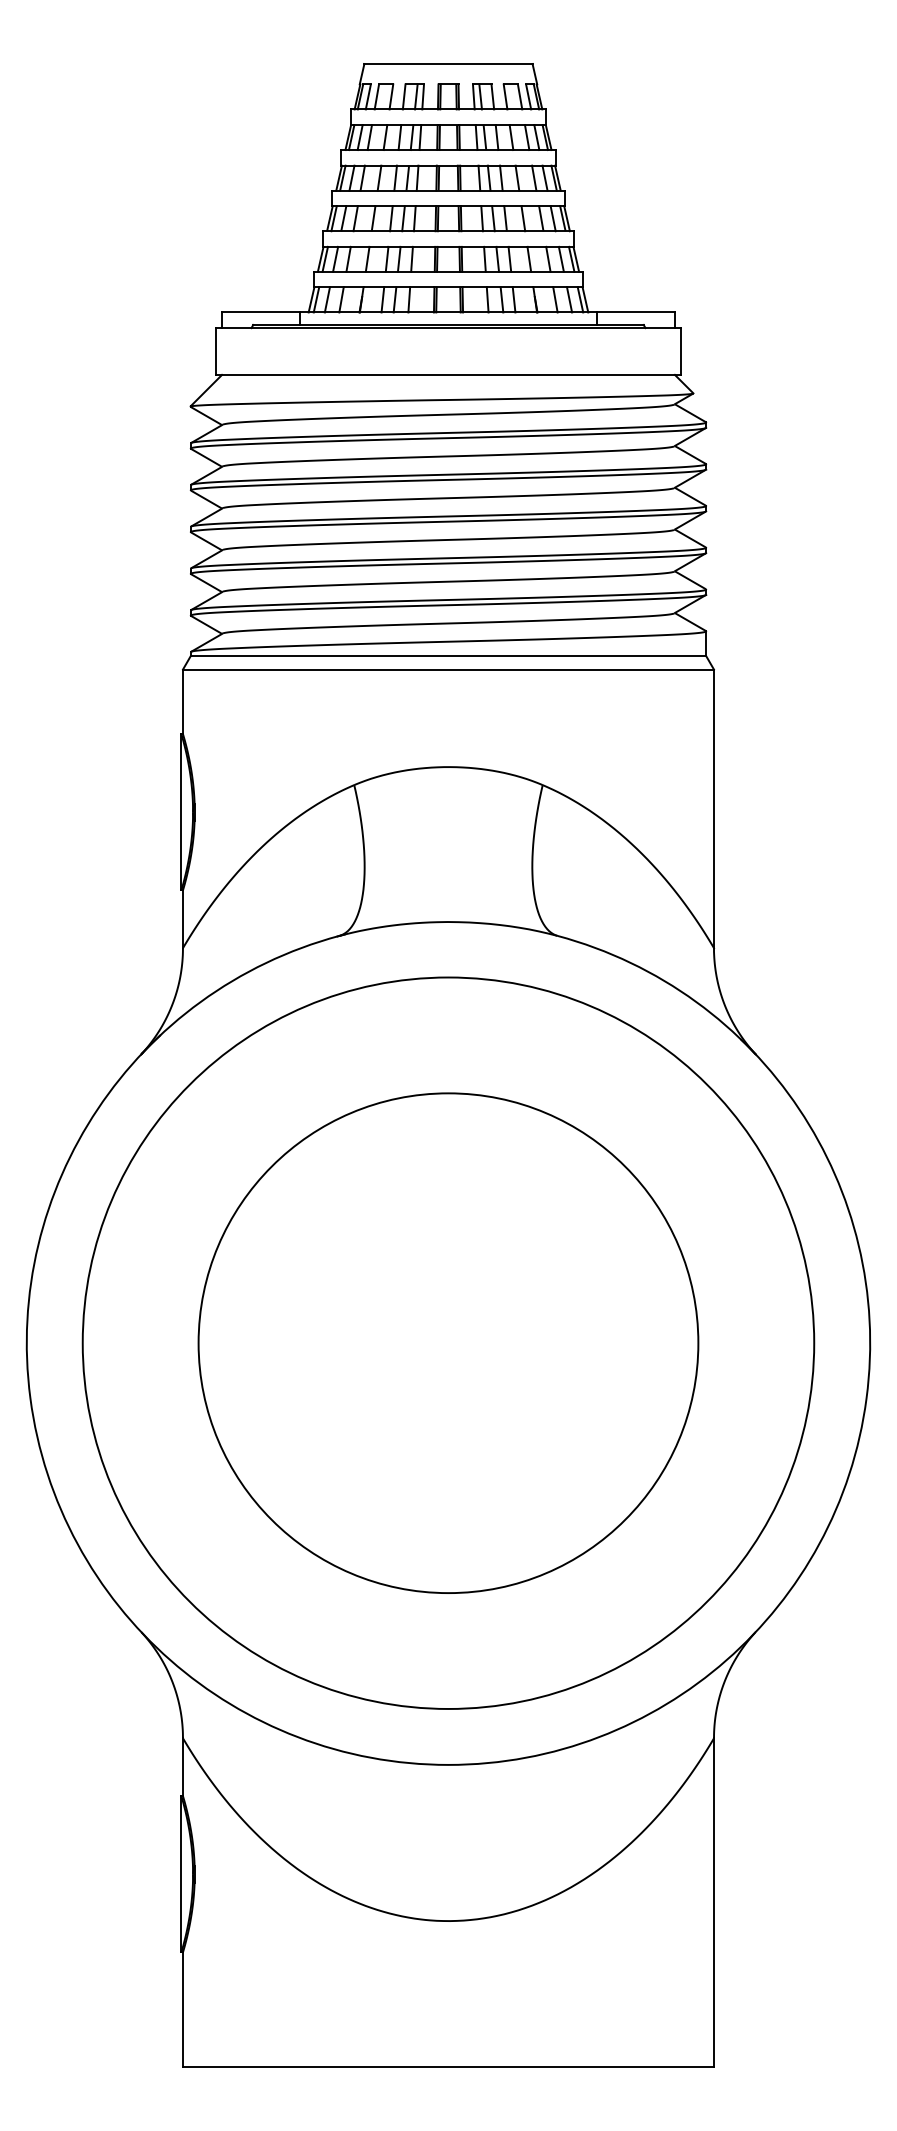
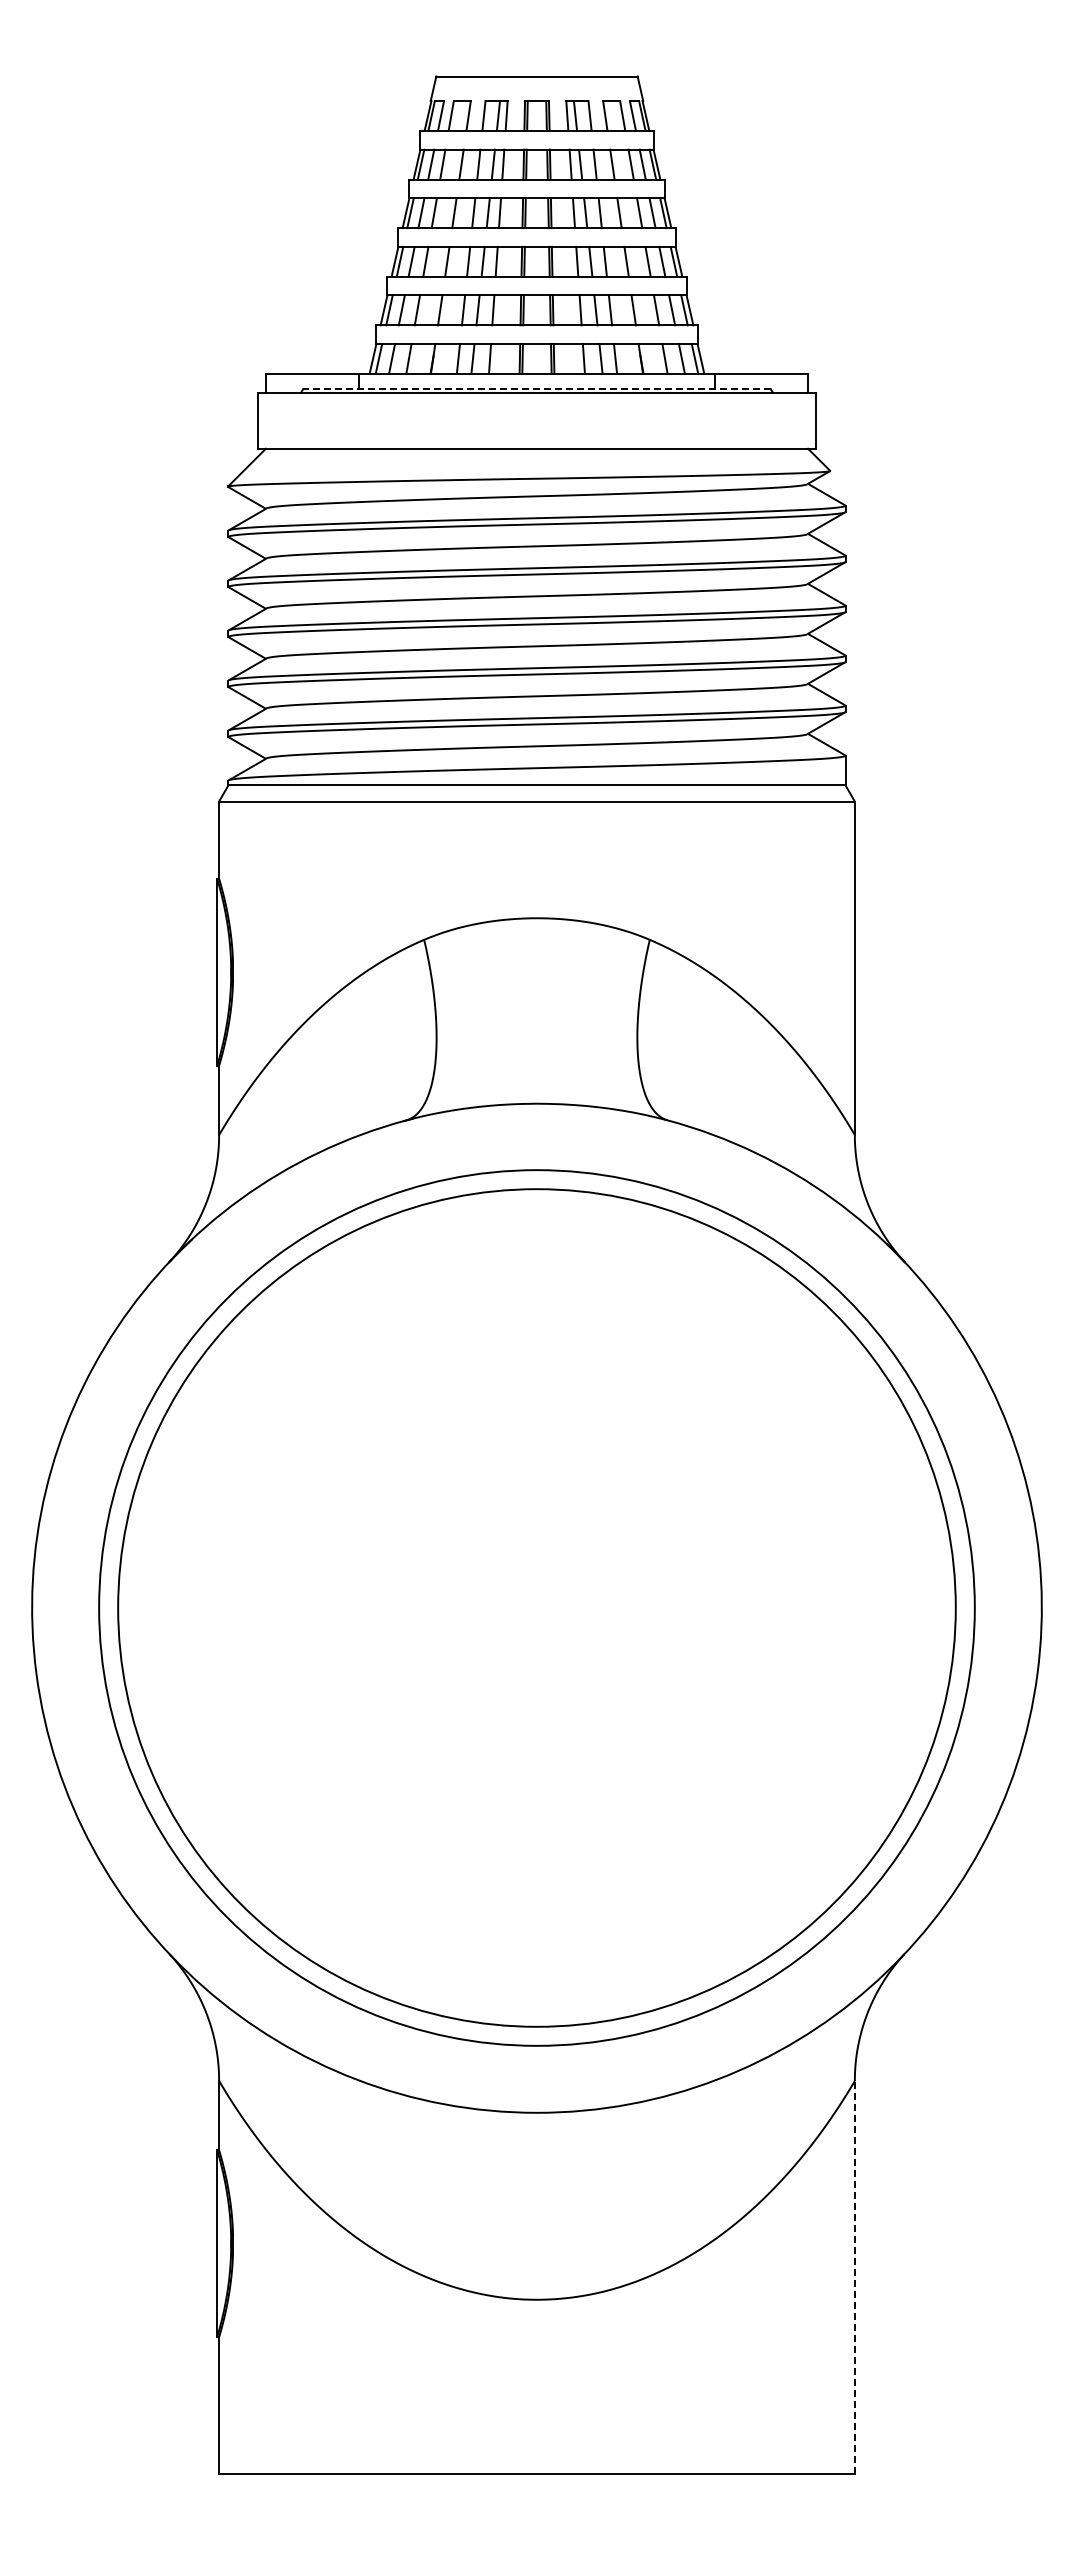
line: (448, 324) -> (536, 388), solid -> dashed
circle: (448, 1342) -> (536, 1607), size x1.4
line: (713, 1902) -> (854, 2277), solid -> dashed

